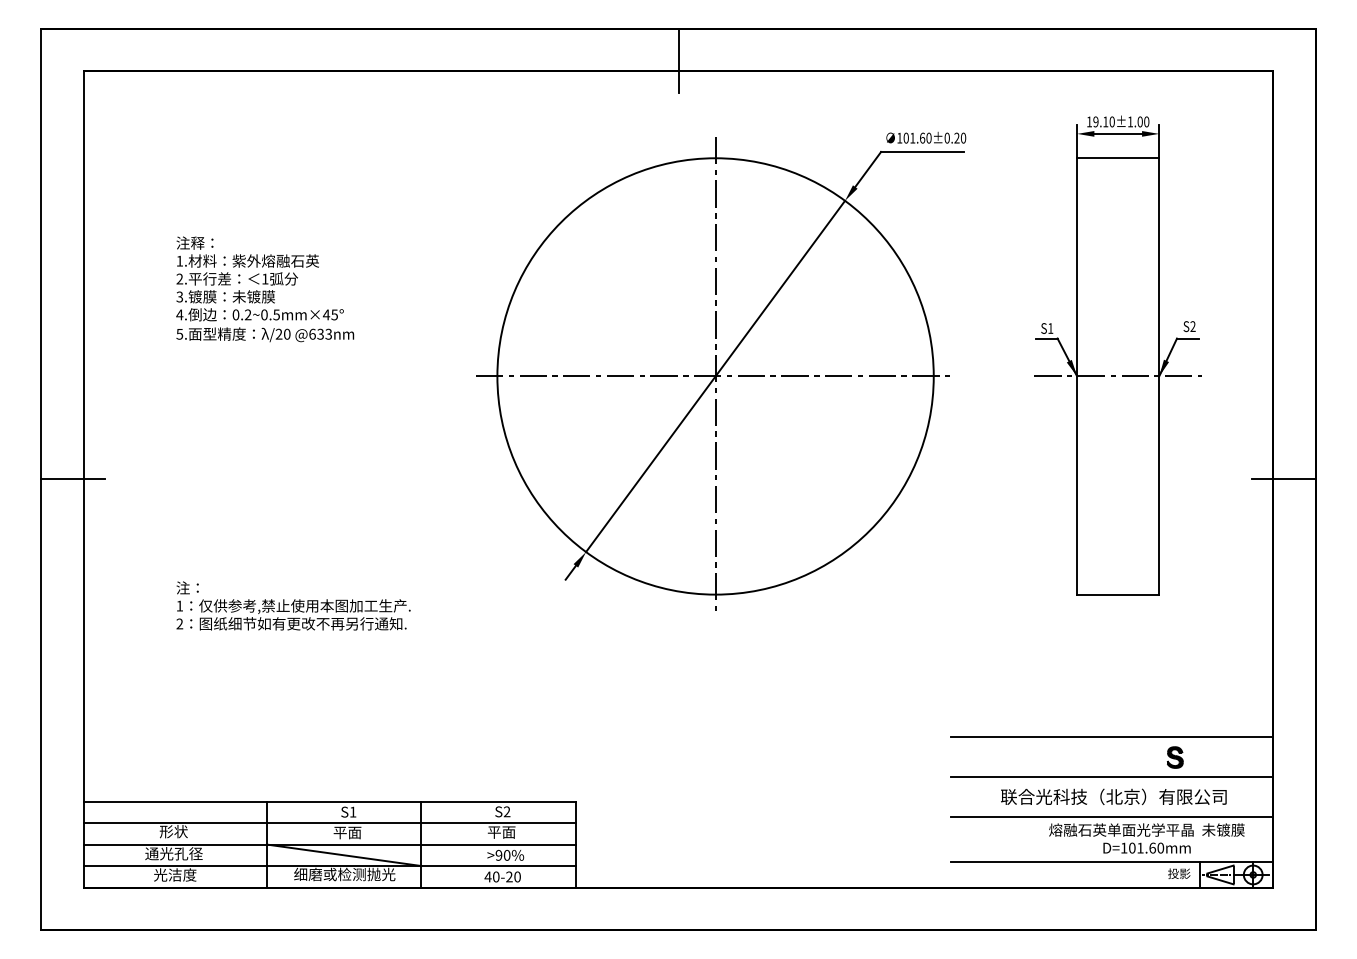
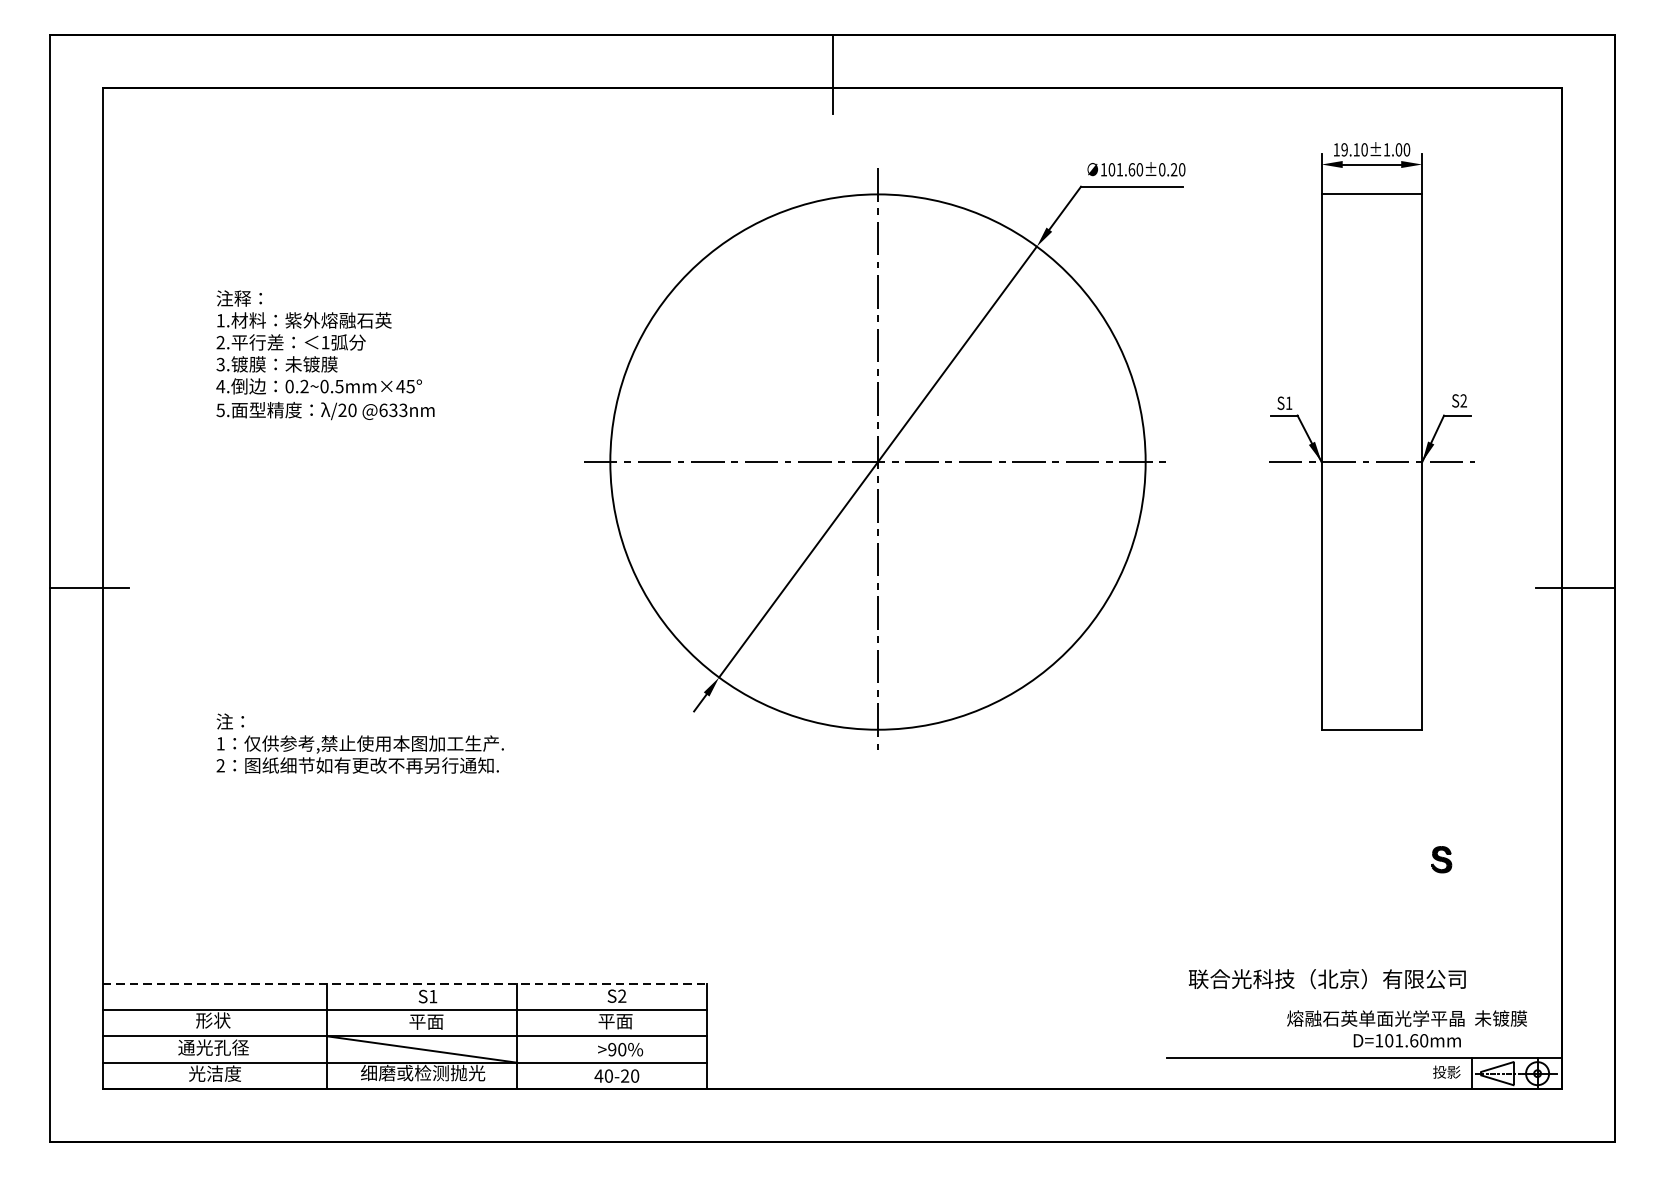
line: (1112, 737) -> (1364, 905), removed
part: (1175, 757) -> (1442, 859), moved
line: (1112, 777) -> (1364, 954), removed
text: (1113, 796) -> (1326, 978), moved
line: (330, 801) -> (405, 983), solid -> dashed
line: (1112, 817) -> (1364, 1003), removed

